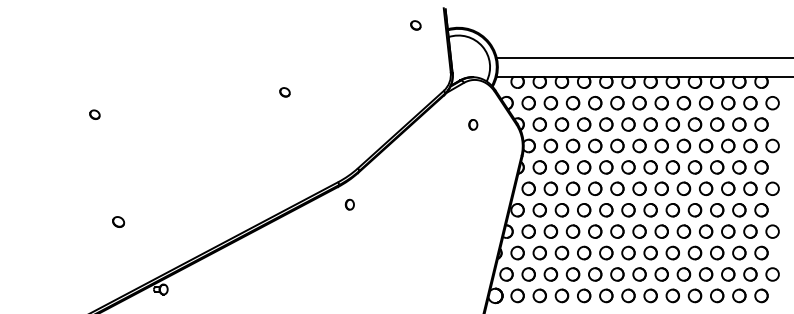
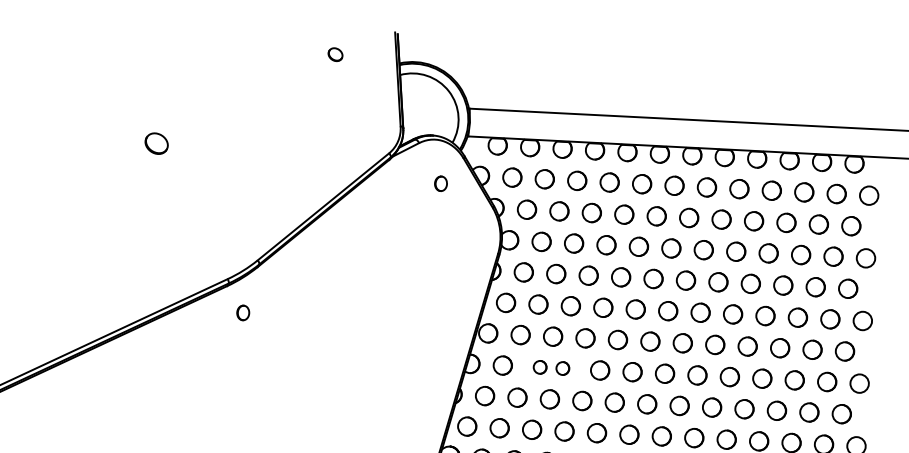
part: (415, 25) -> (334, 54), moved
part: (284, 92) -> (155, 143), size x1.6
part: (473, 124) -> (441, 183), moved
part: (561, 231) -> (550, 367), size x0.7

